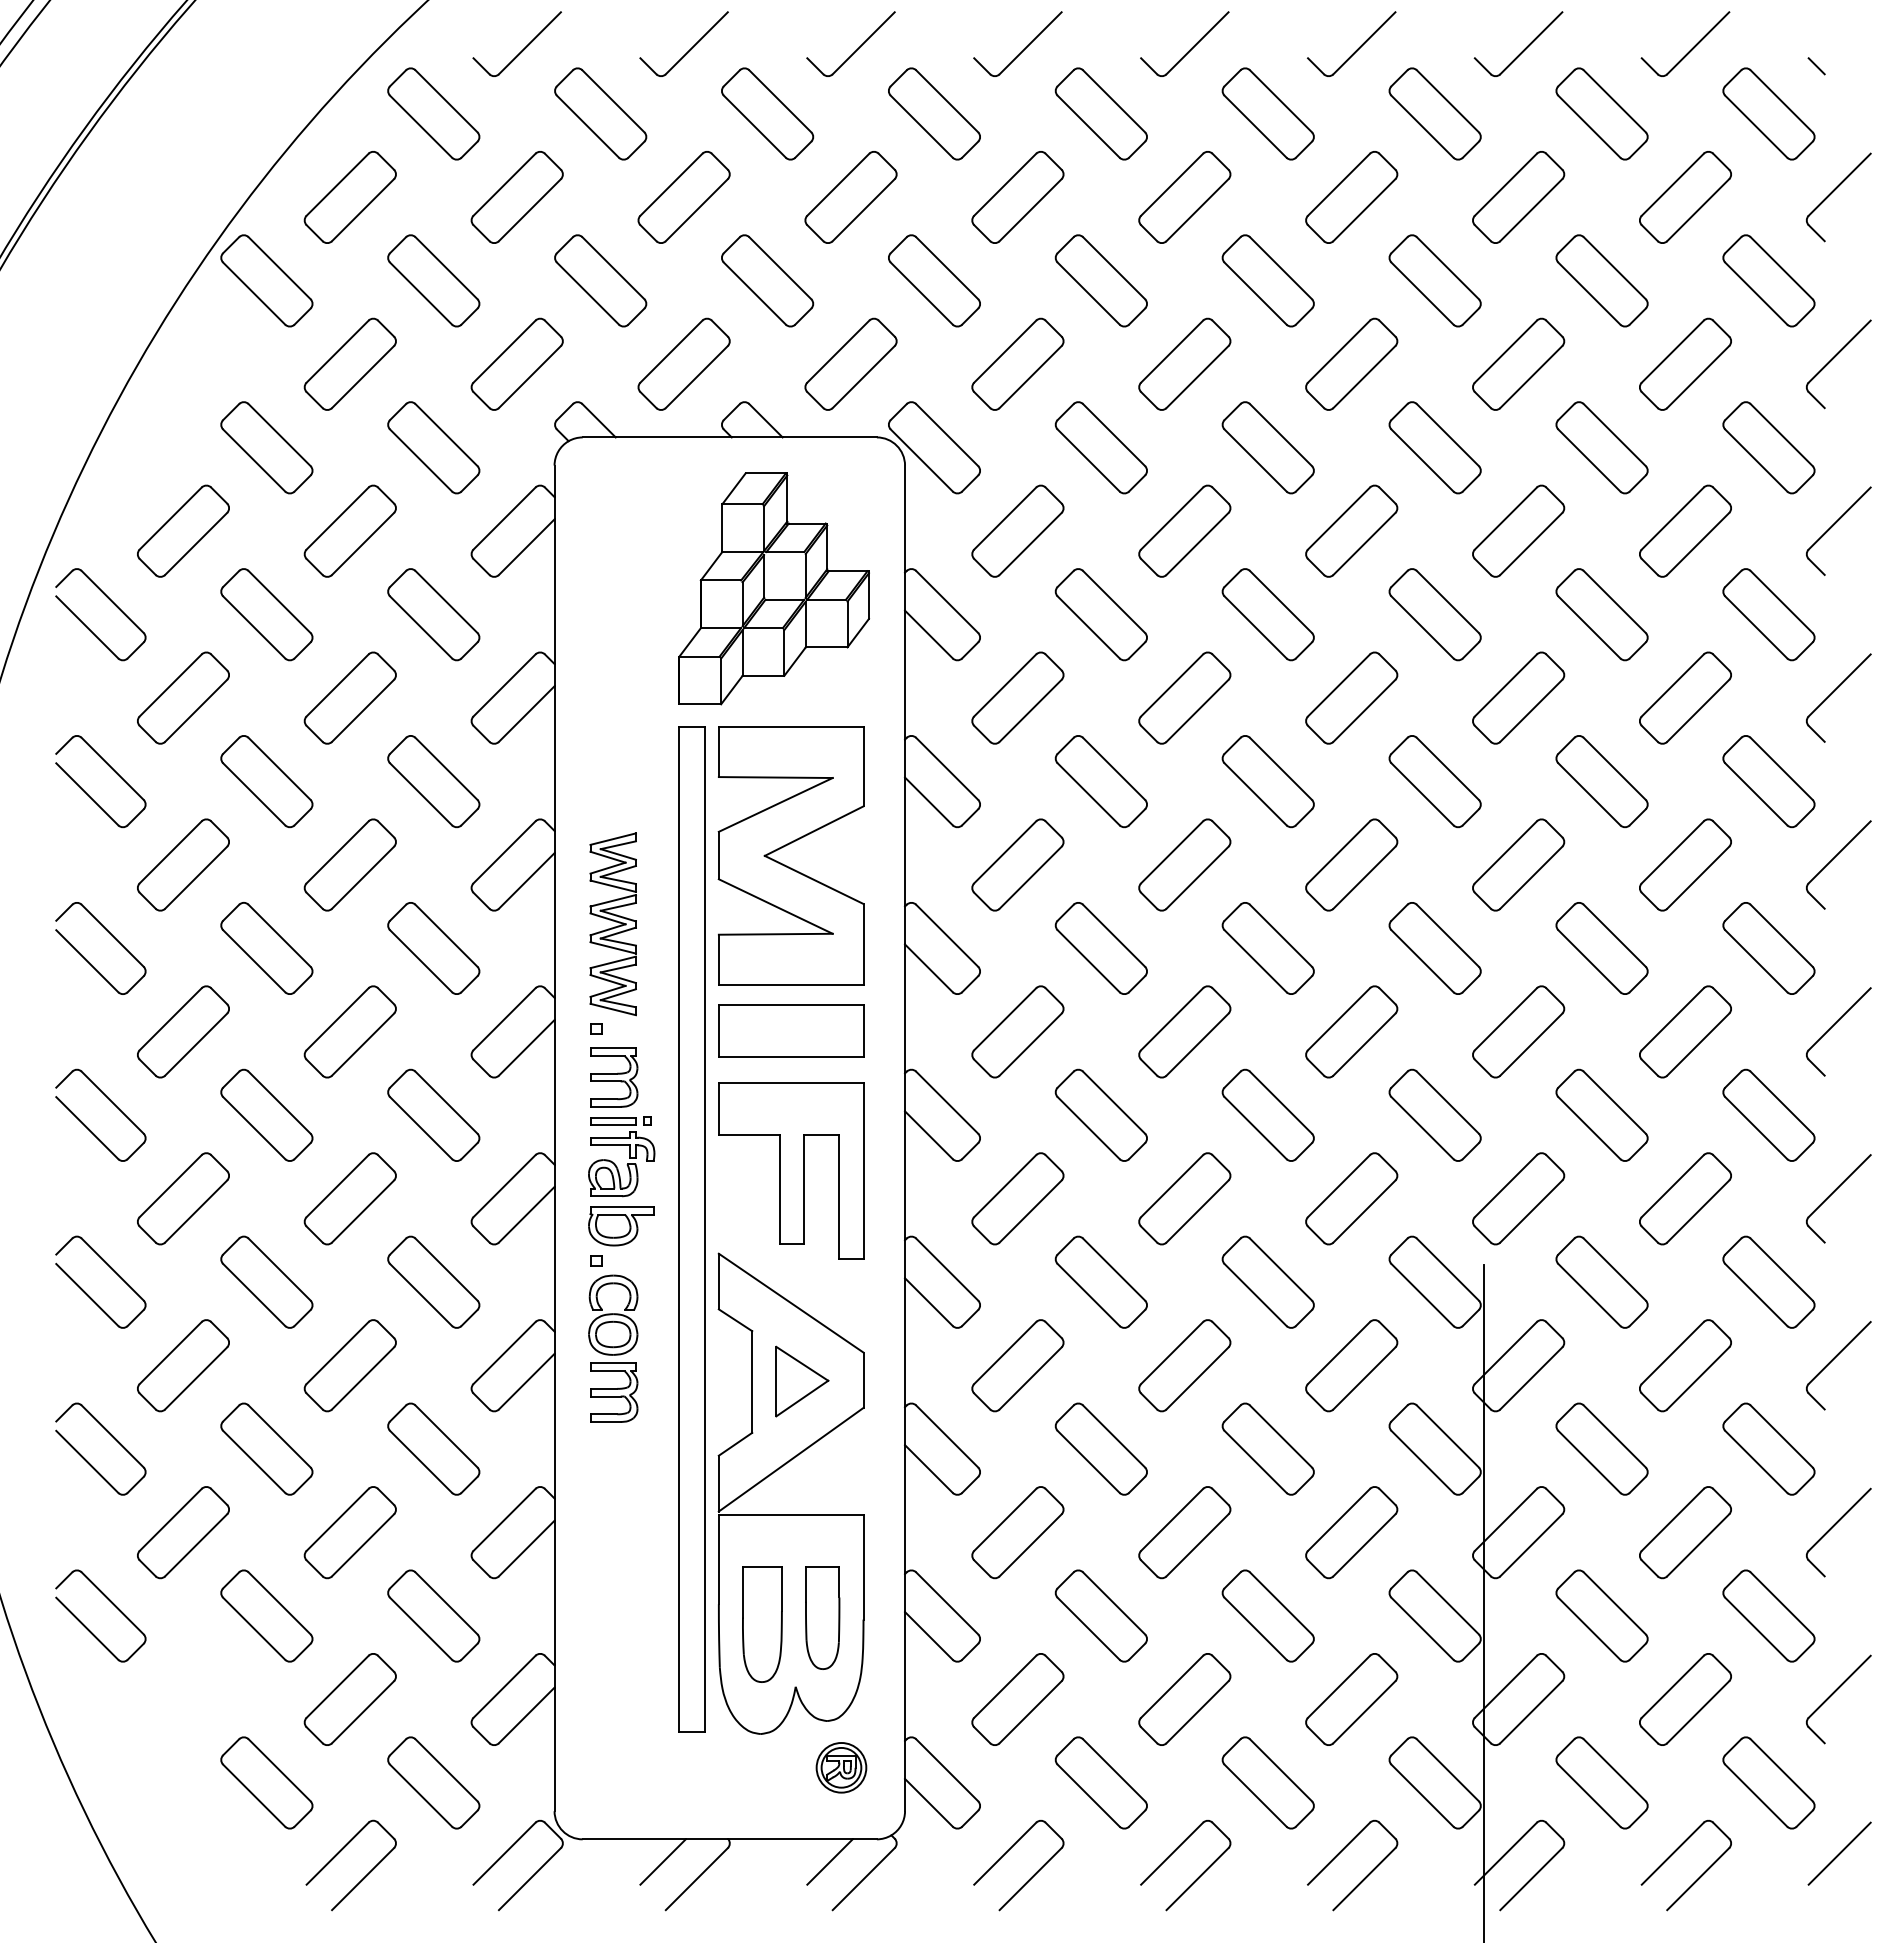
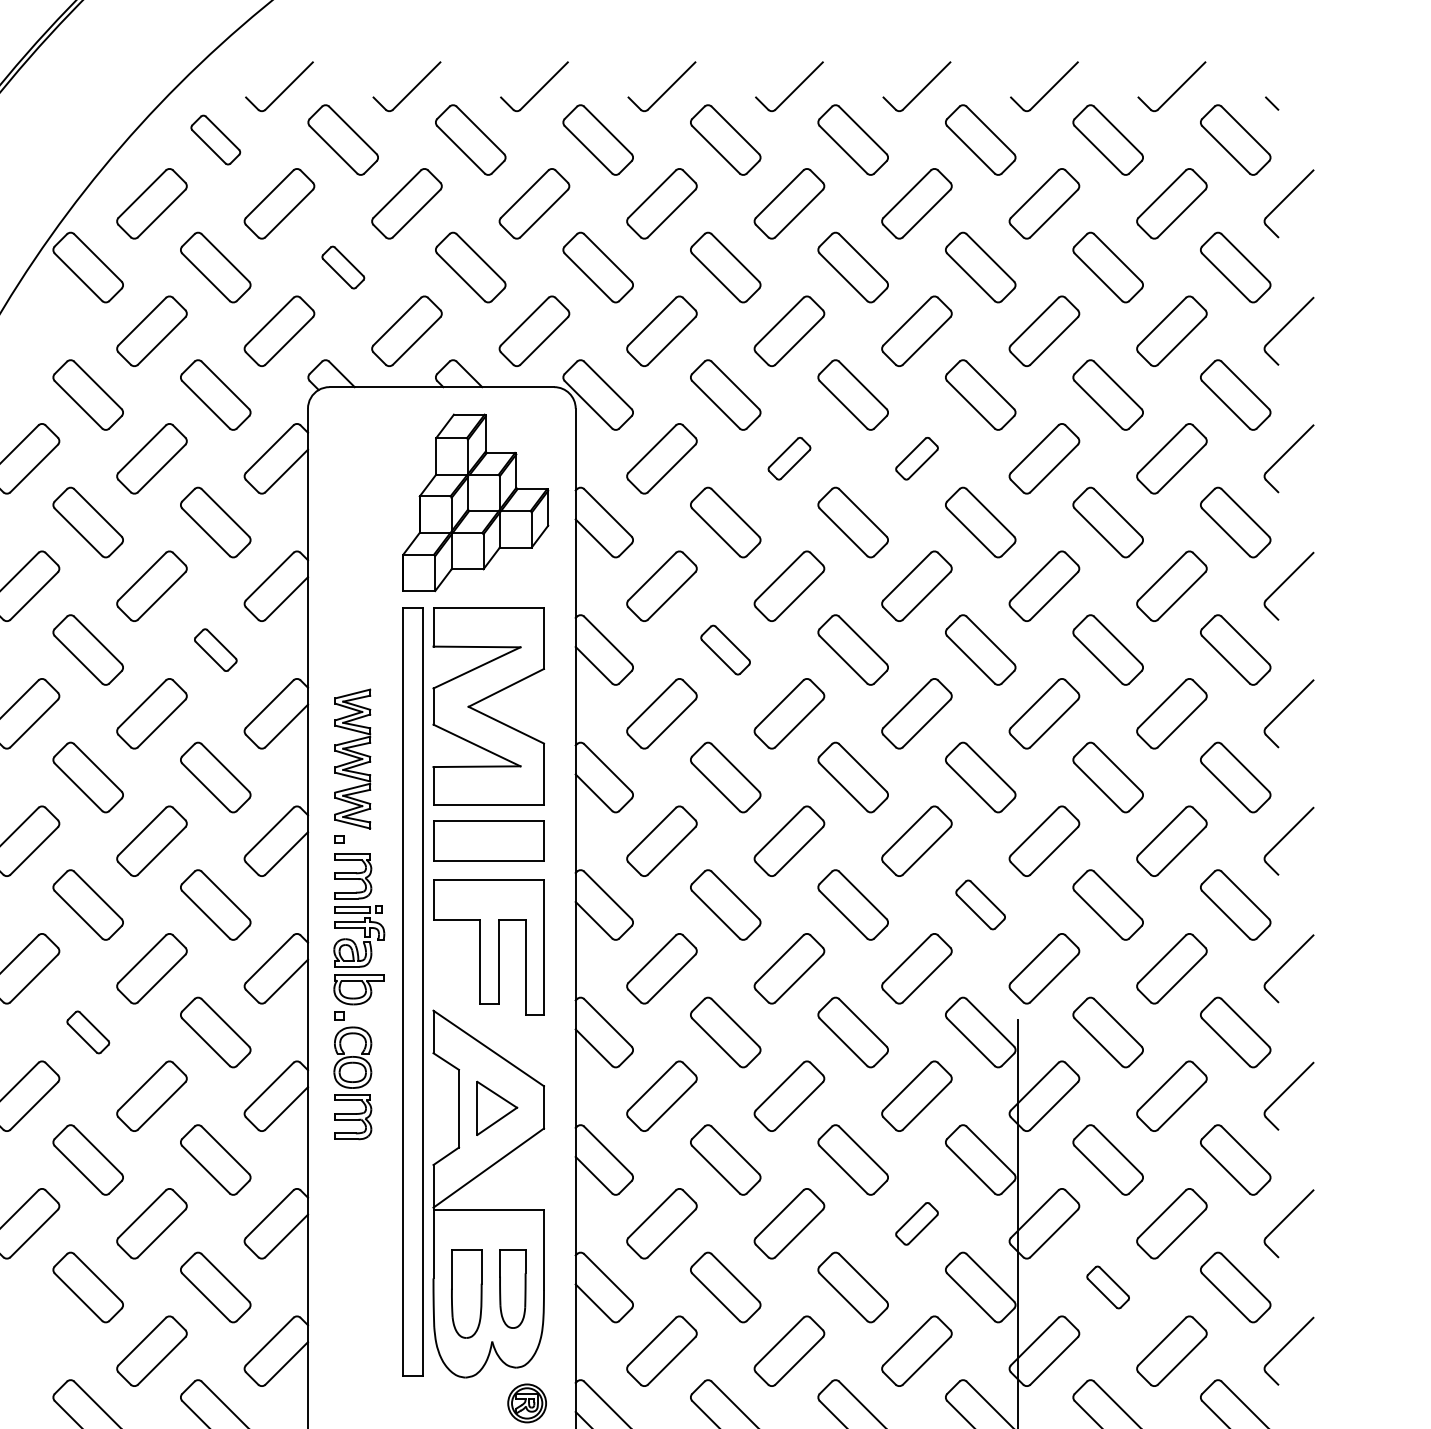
part: (433, 113) -> (215, 139), size x0.7
part: (600, 280) -> (343, 267), size x0.6
part: (1184, 530) -> (789, 458), size x0.6
part: (1351, 530) -> (916, 458), size x0.6
part: (433, 781) -> (215, 649), size x0.6
part: (1100, 781) -> (725, 649), size x0.7
part: (1434, 1114) -> (980, 904), size x0.7
part: (266, 1281) -> (87, 1031), size x0.6
part: (1351, 1532) -> (916, 1223), size x0.6
part: (1601, 1615) -> (1107, 1287), size x0.6

